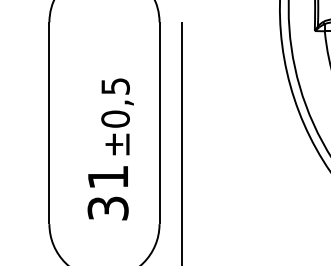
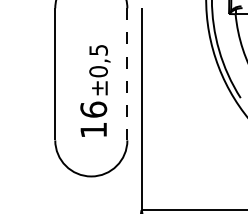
line: (159, 123) -> (127, 74), solid -> dashed
text: (107, 192) -> (93, 119), 31 -> 16

